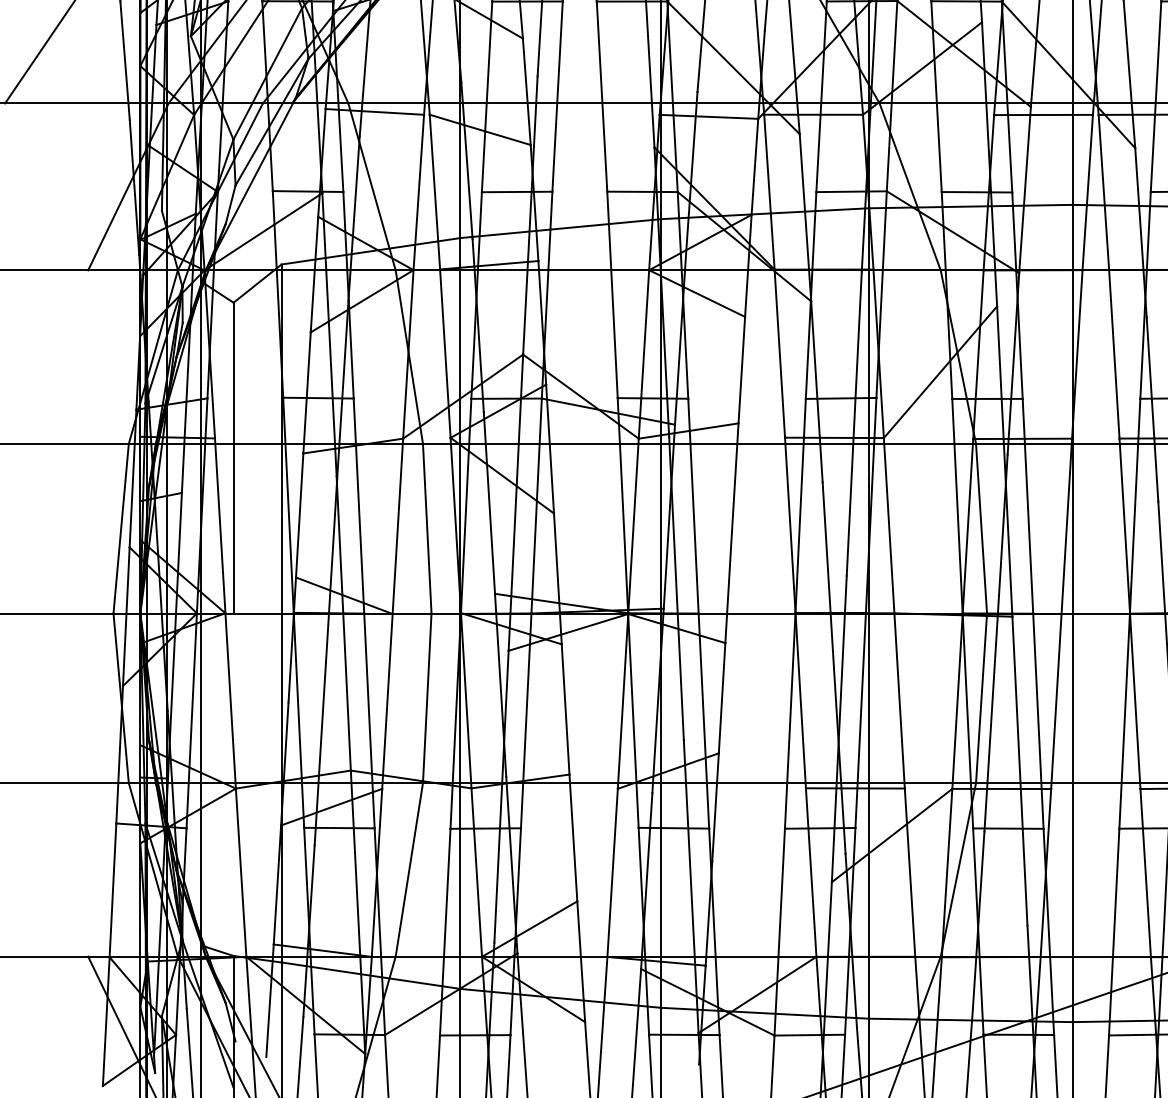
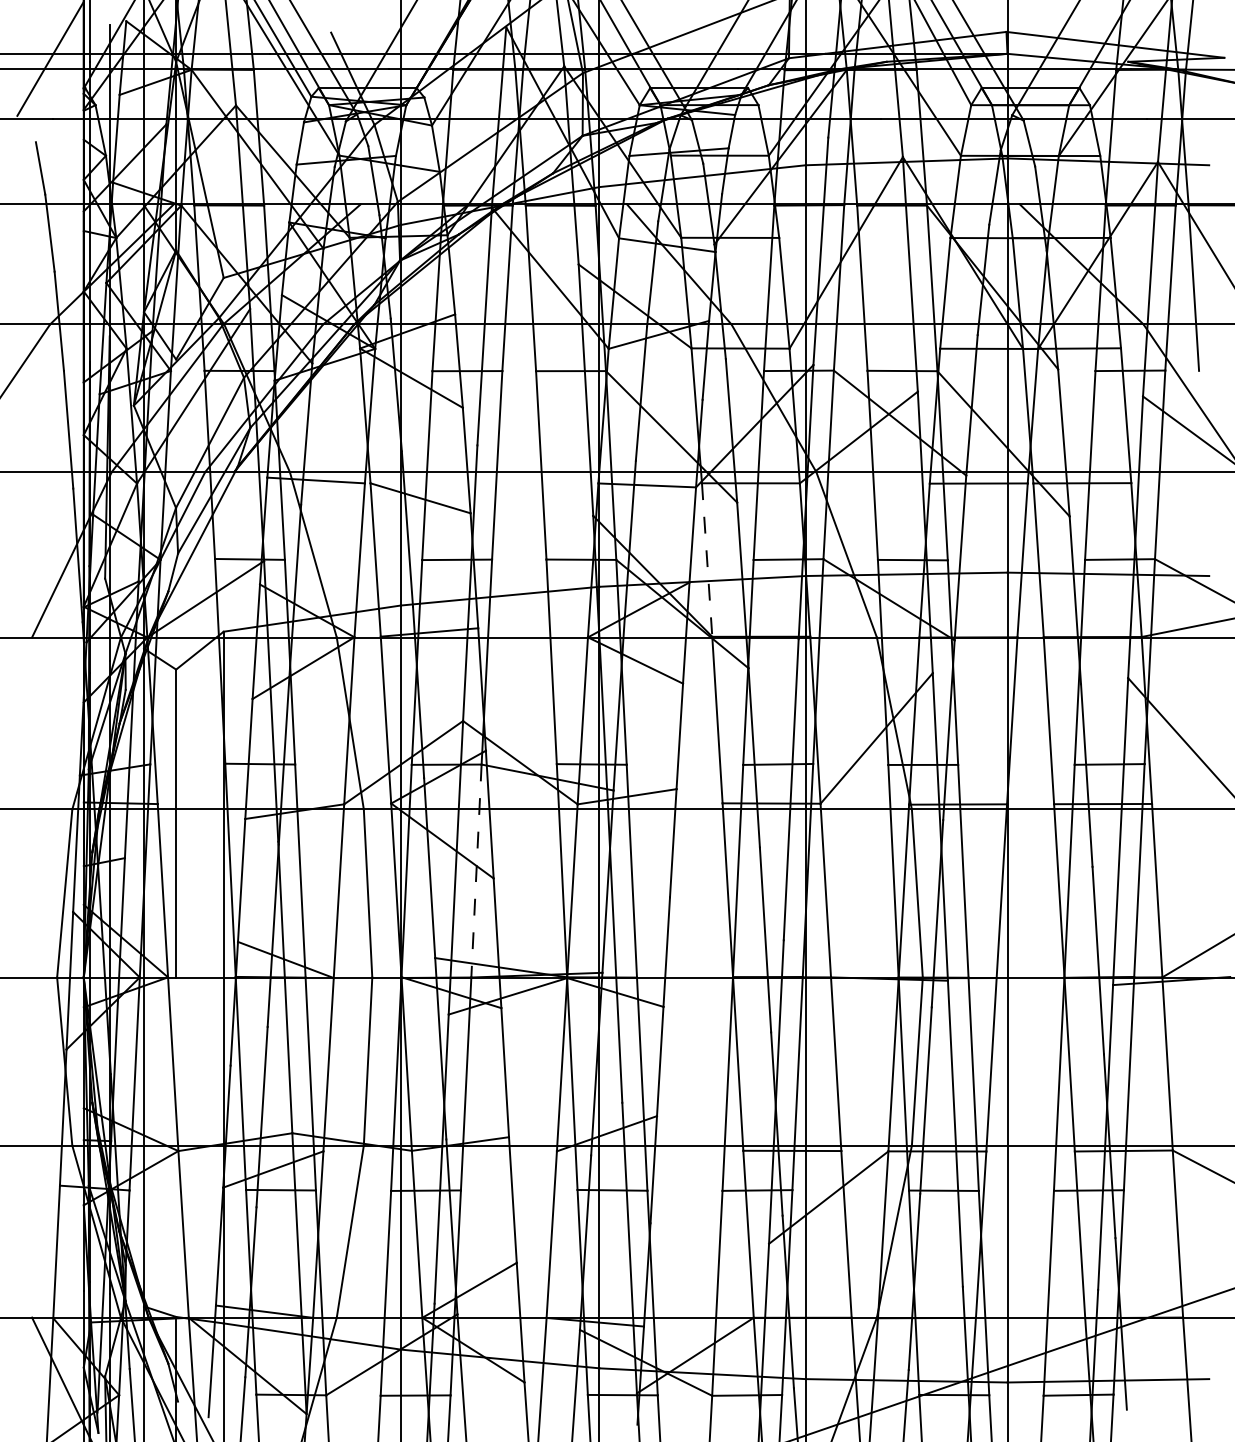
line: (769, 192) -> (707, 560), solid -> dashed
line: (536, 506) -> (476, 871), solid -> dashed

